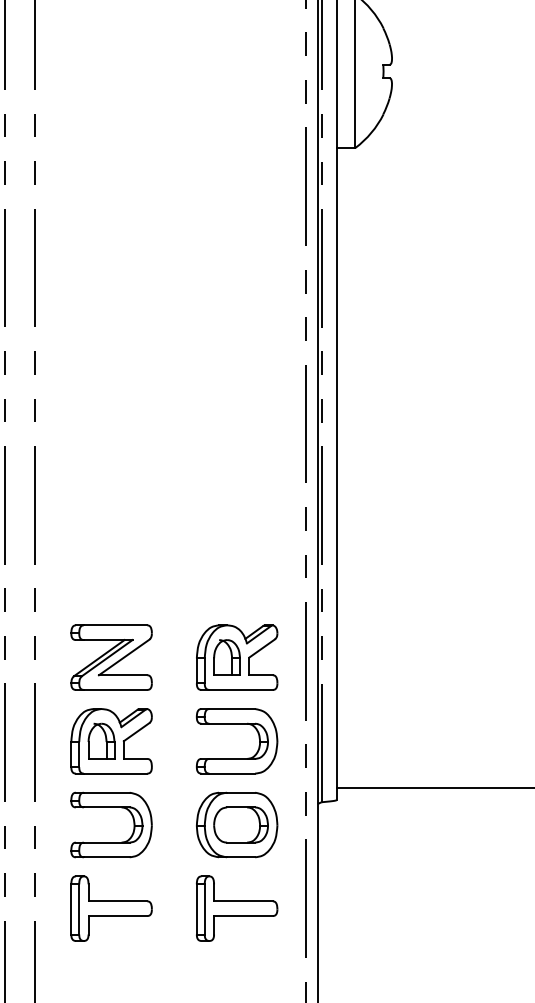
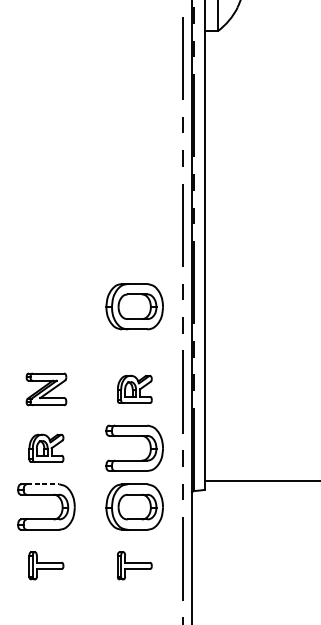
part: (237, 539) -> (134, 306), added
part: (111, 657) -> (46, 389), size x0.7
part: (237, 657) -> (134, 389), size x0.6
part: (111, 741) -> (46, 448), size x0.6
line: (106, 792) -> (42, 484), solid -> dashed
part: (111, 908) -> (46, 565), size x0.6
part: (237, 908) -> (134, 565), size x0.6

